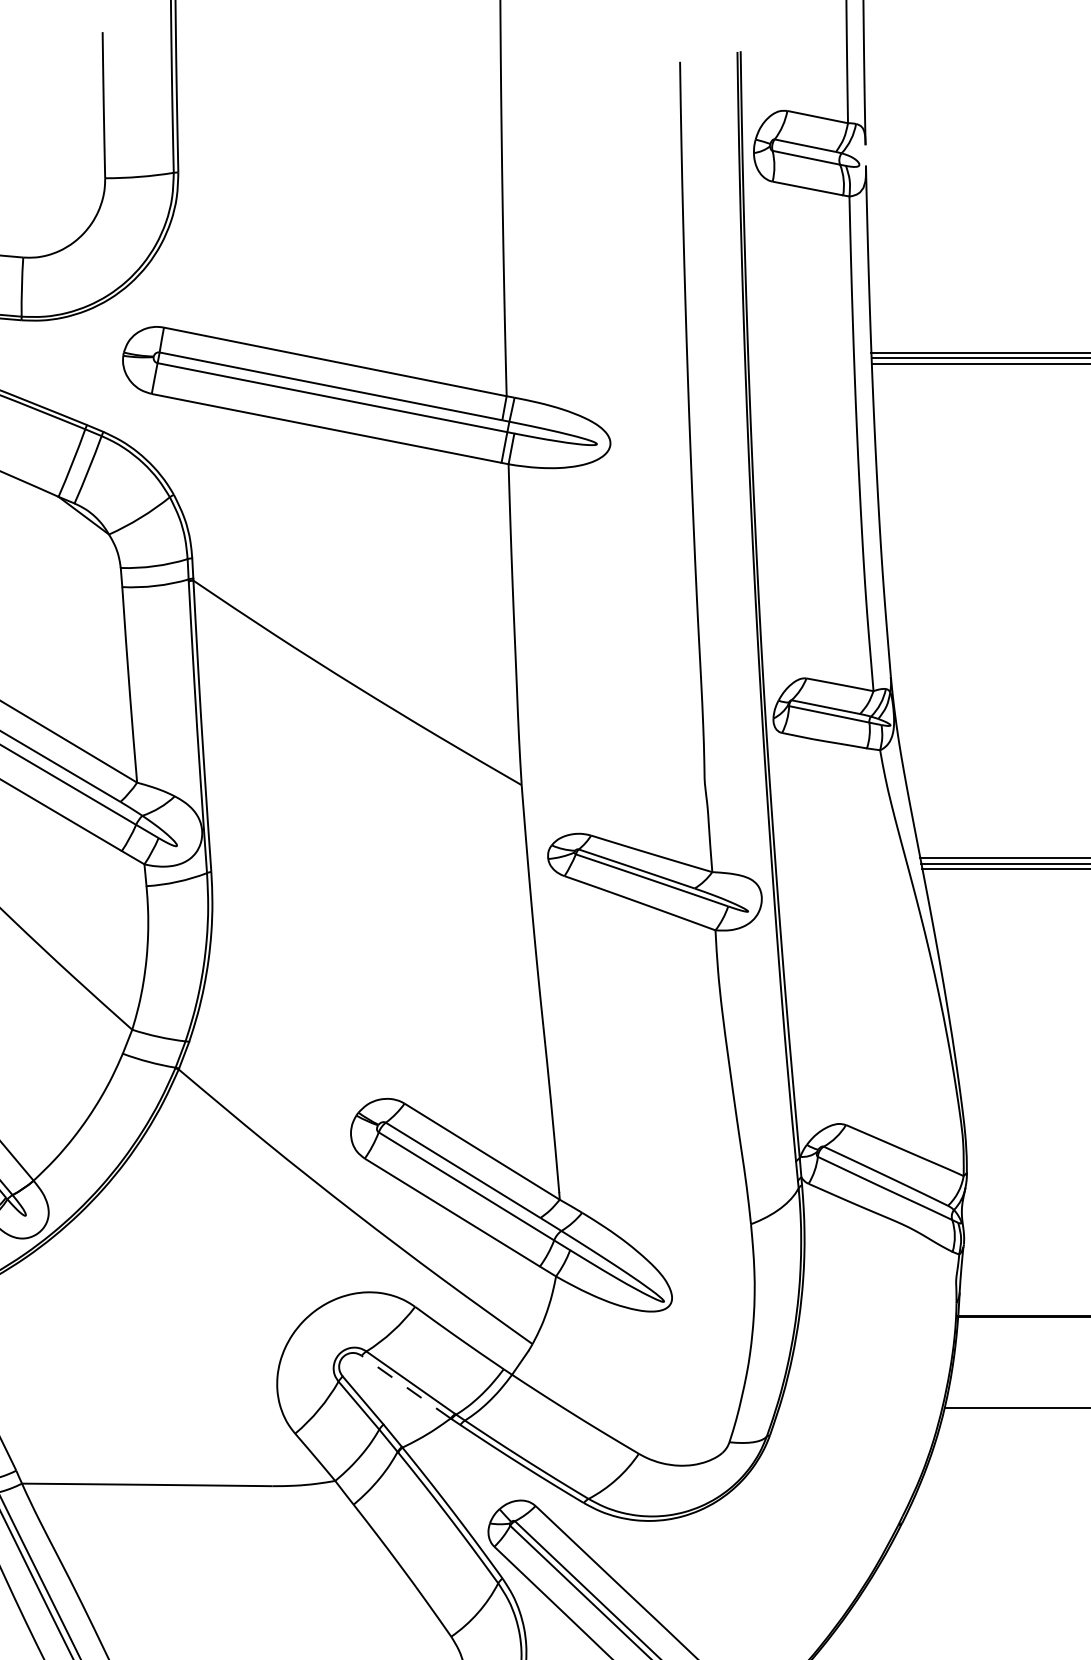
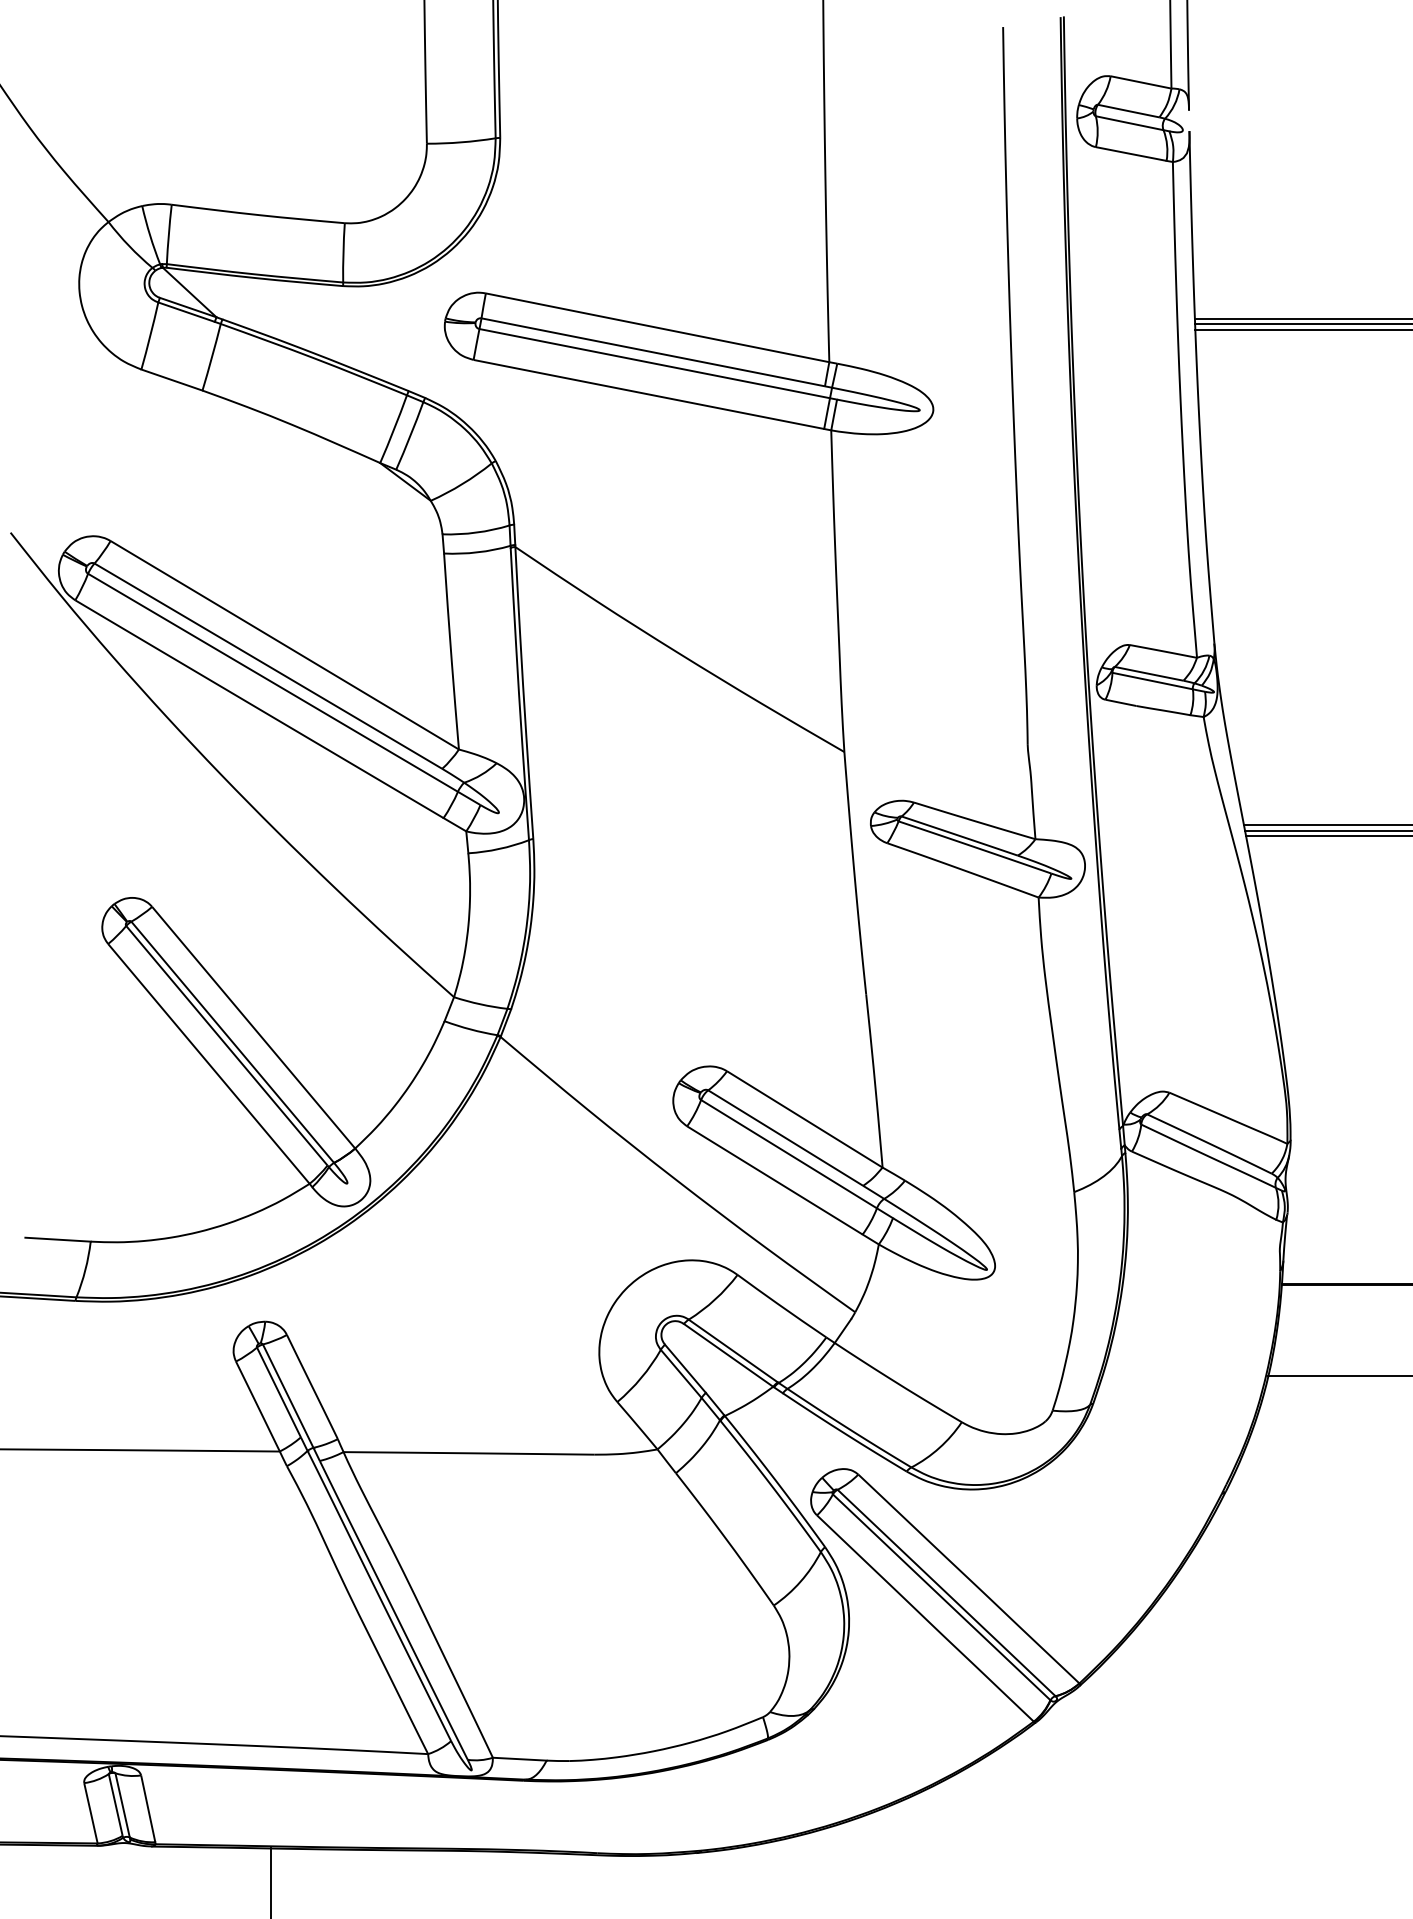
line: (406, 1387) -> (728, 1355), dashed -> solid

